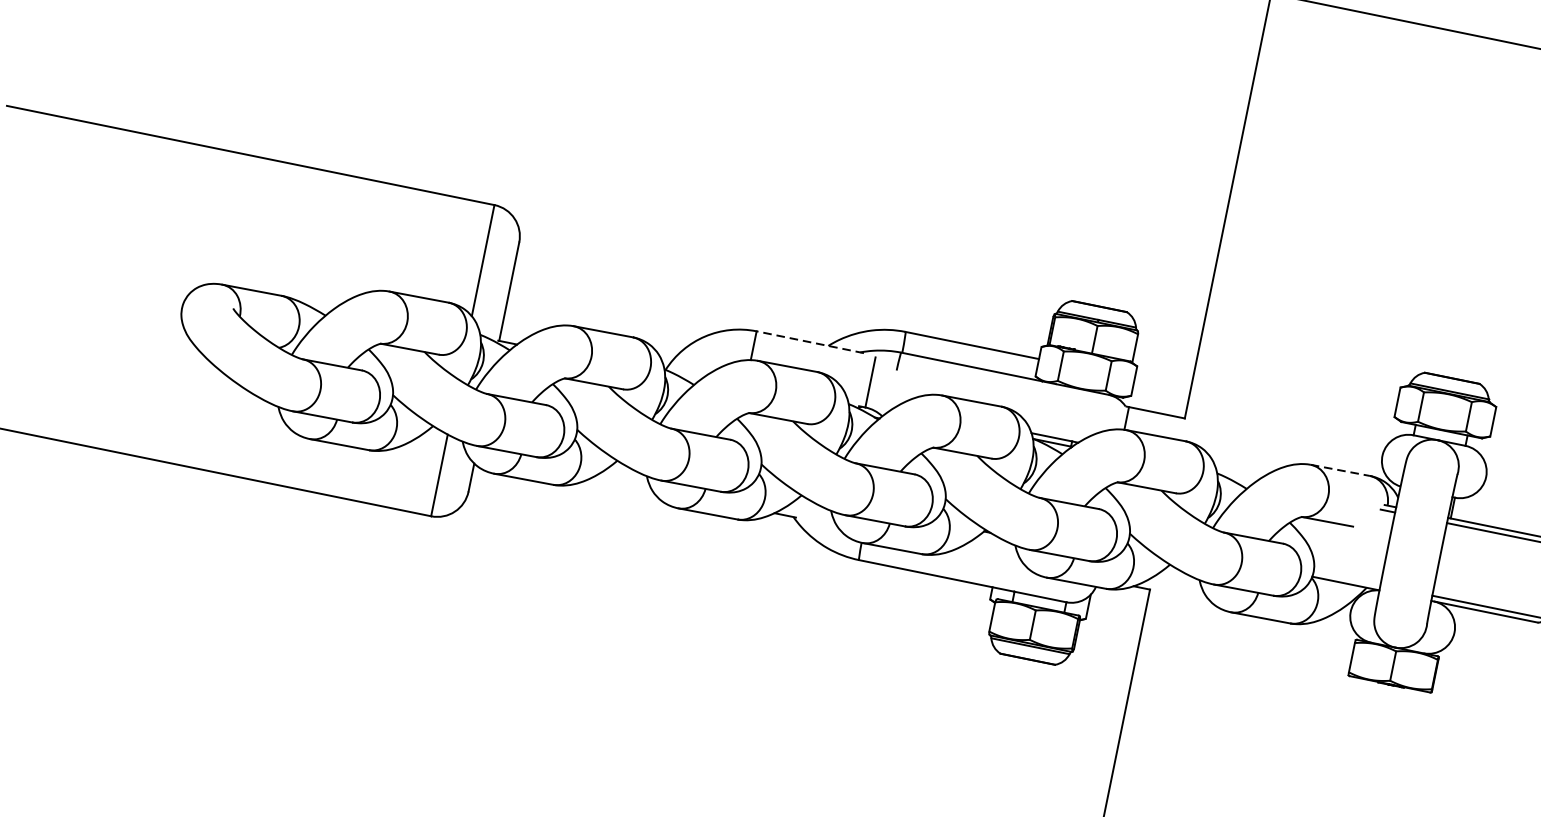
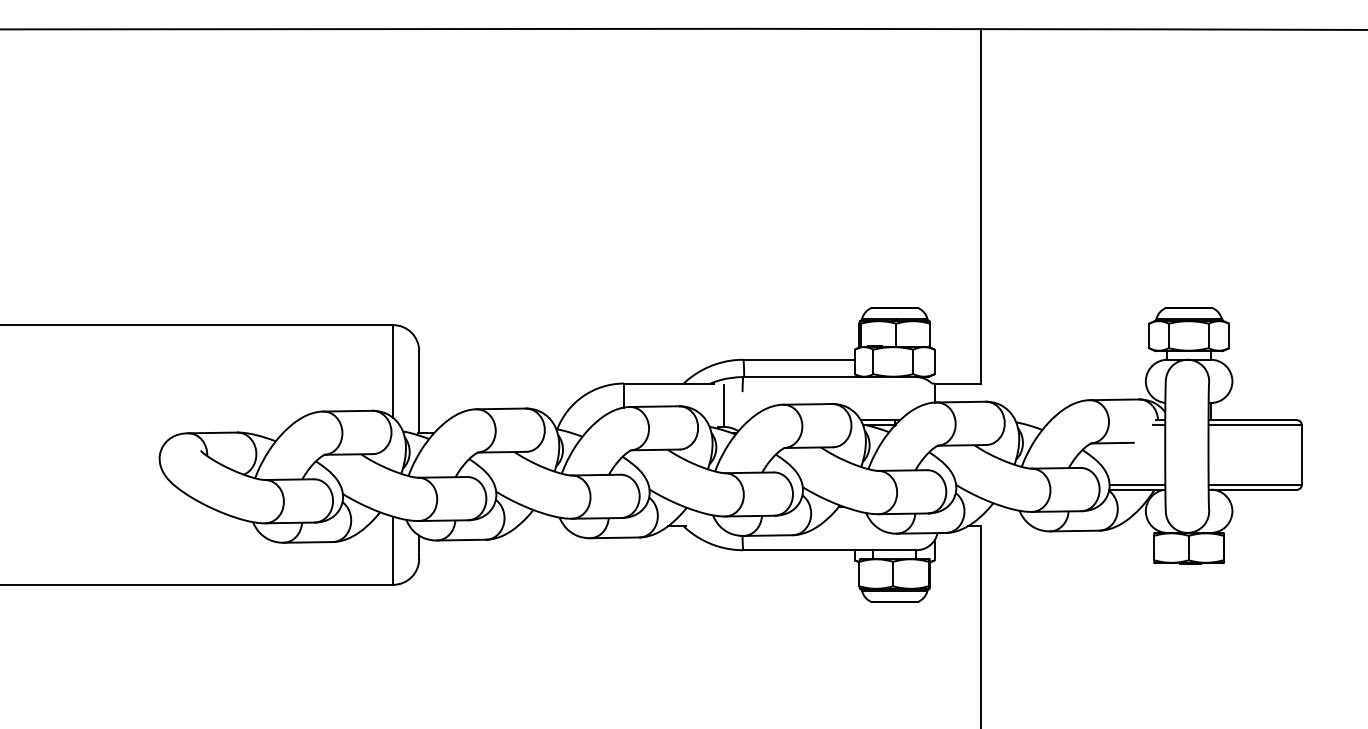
line: (810, 342) -> (668, 383), dashed -> solid
line: (1340, 469) -> (1114, 399), dashed -> solid
line: (1347, 578) -> (1137, 485), added

